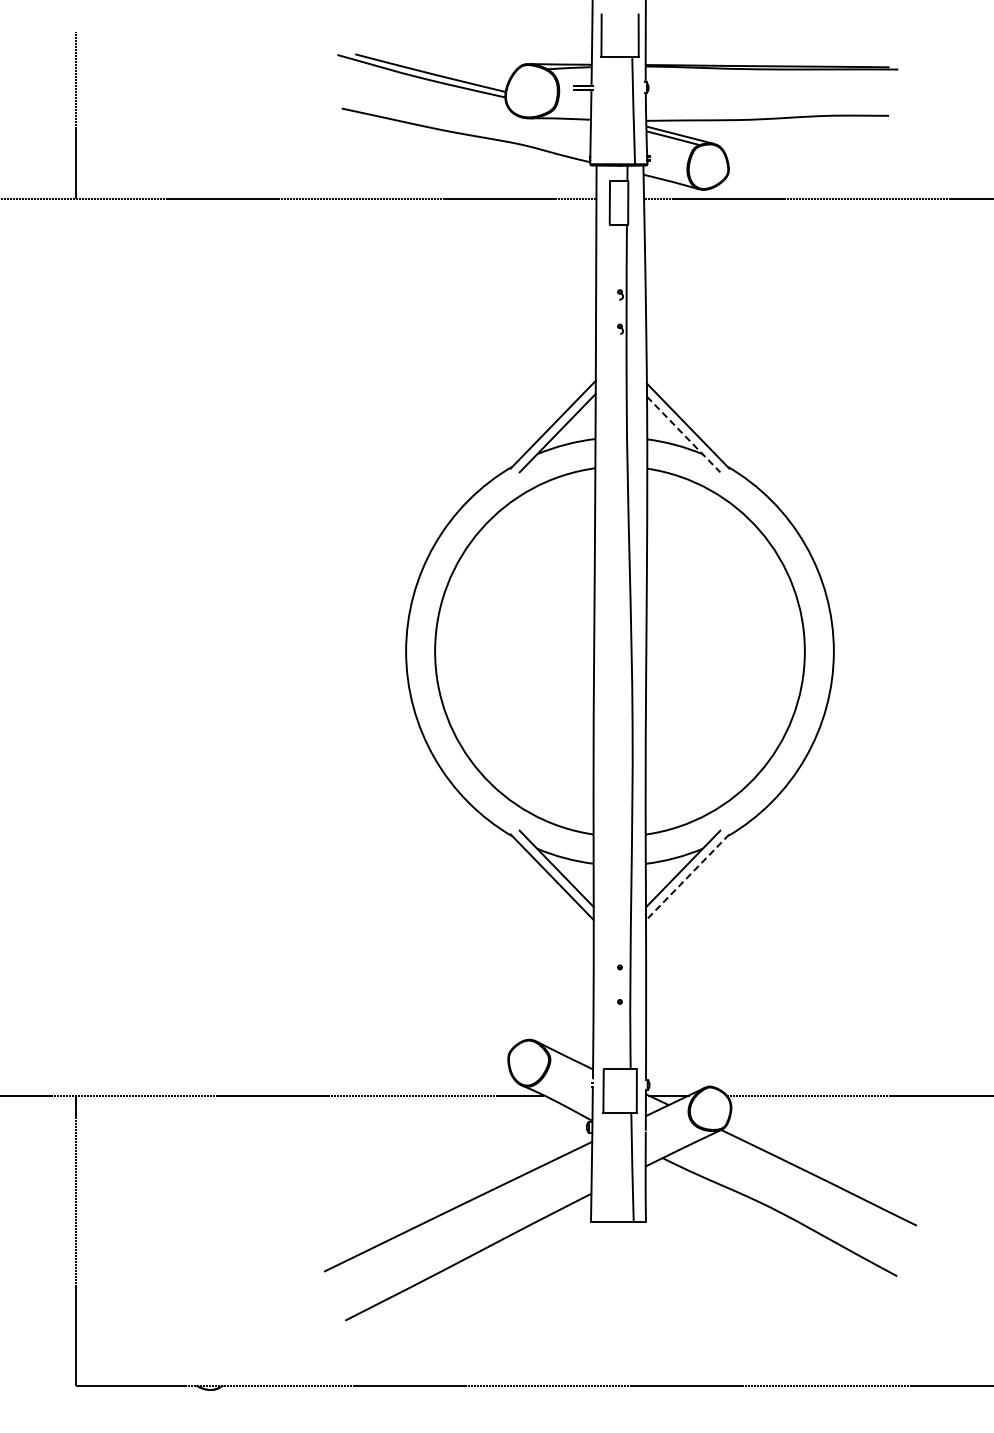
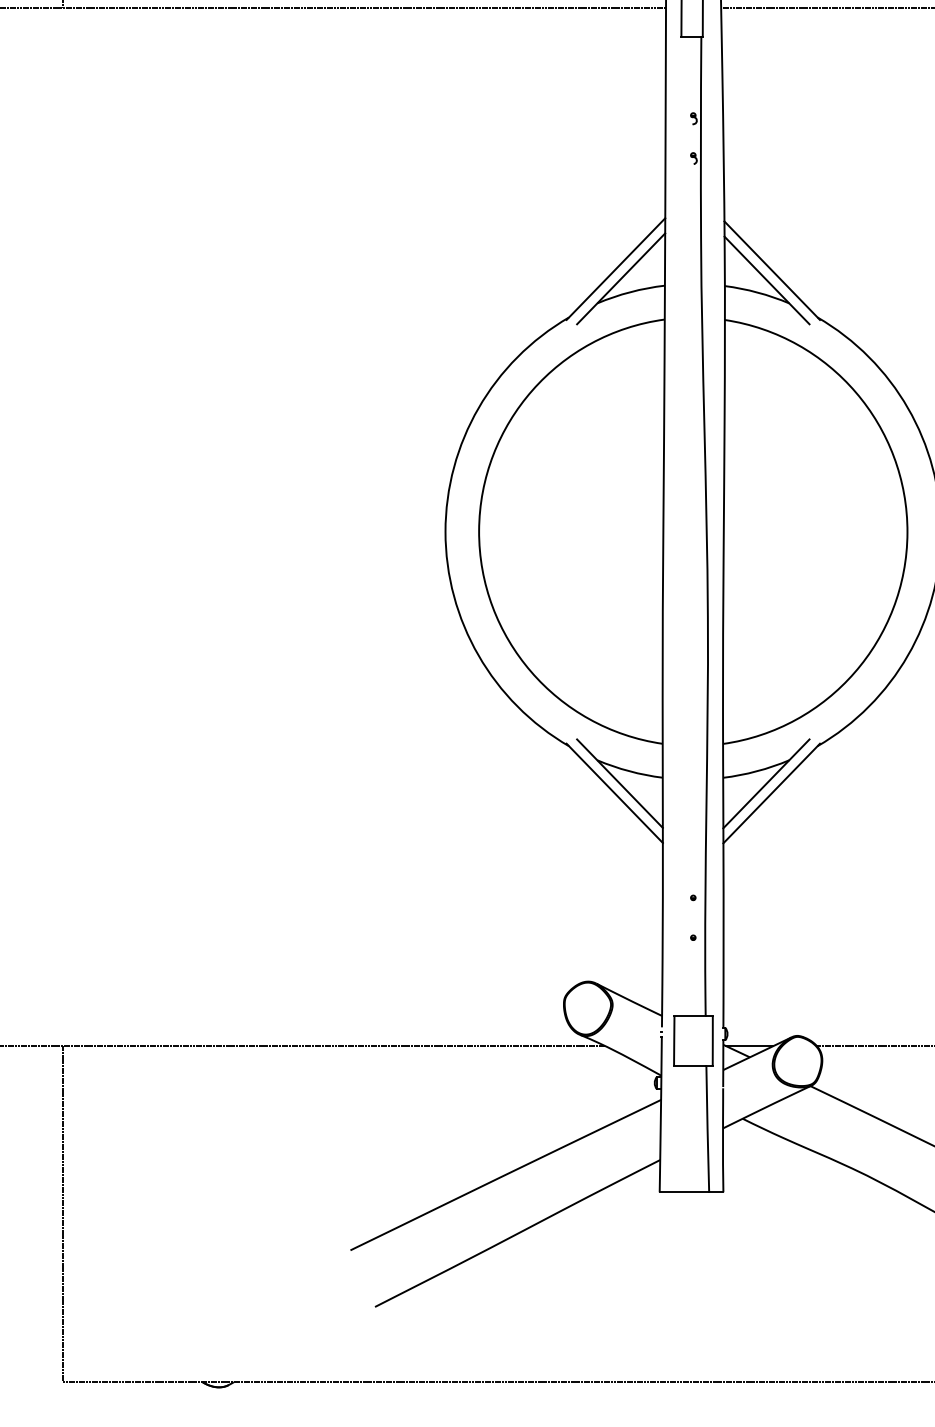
line: (683, 434) -> (766, 280), dashed -> solid
line: (687, 877) -> (771, 793), dashed -> solid

